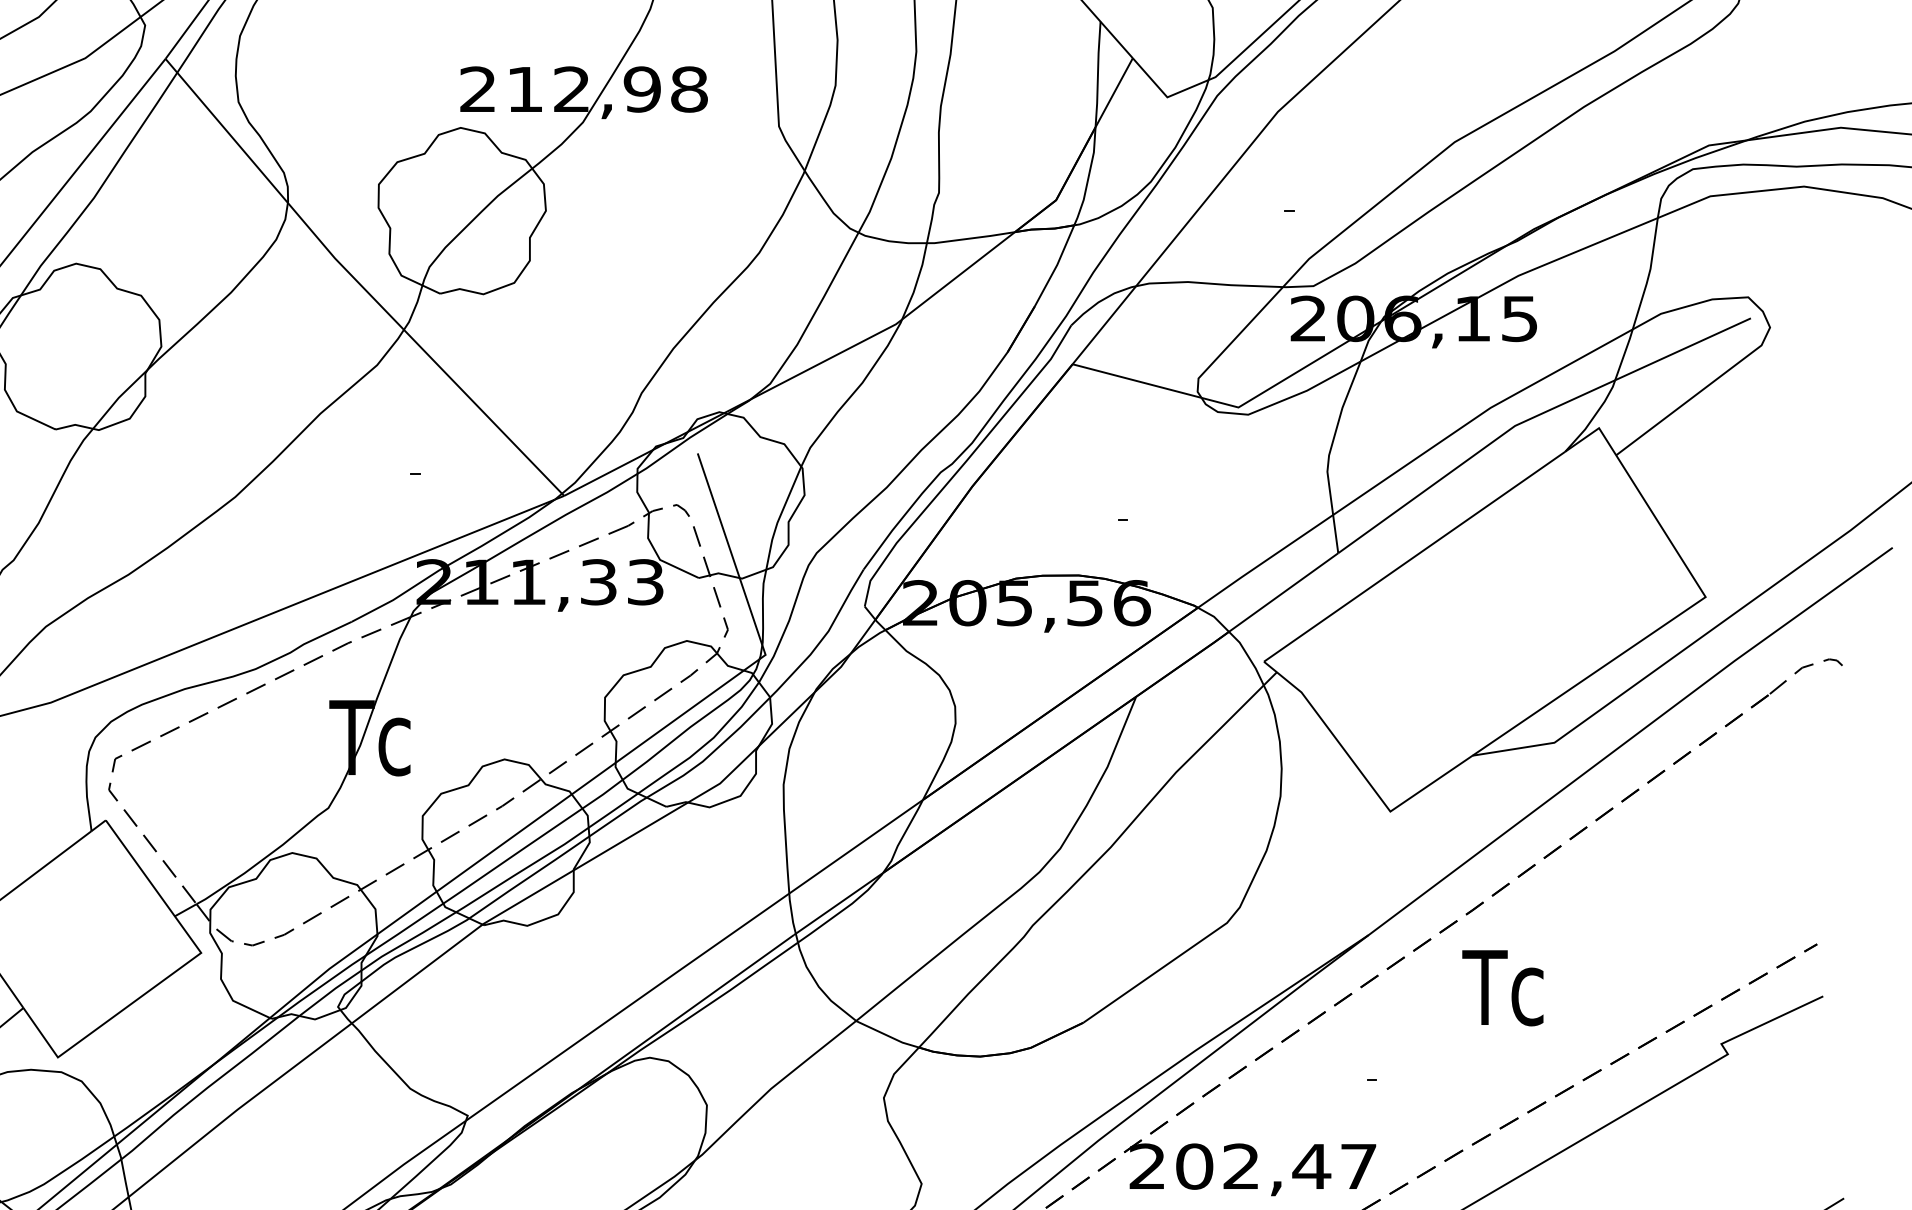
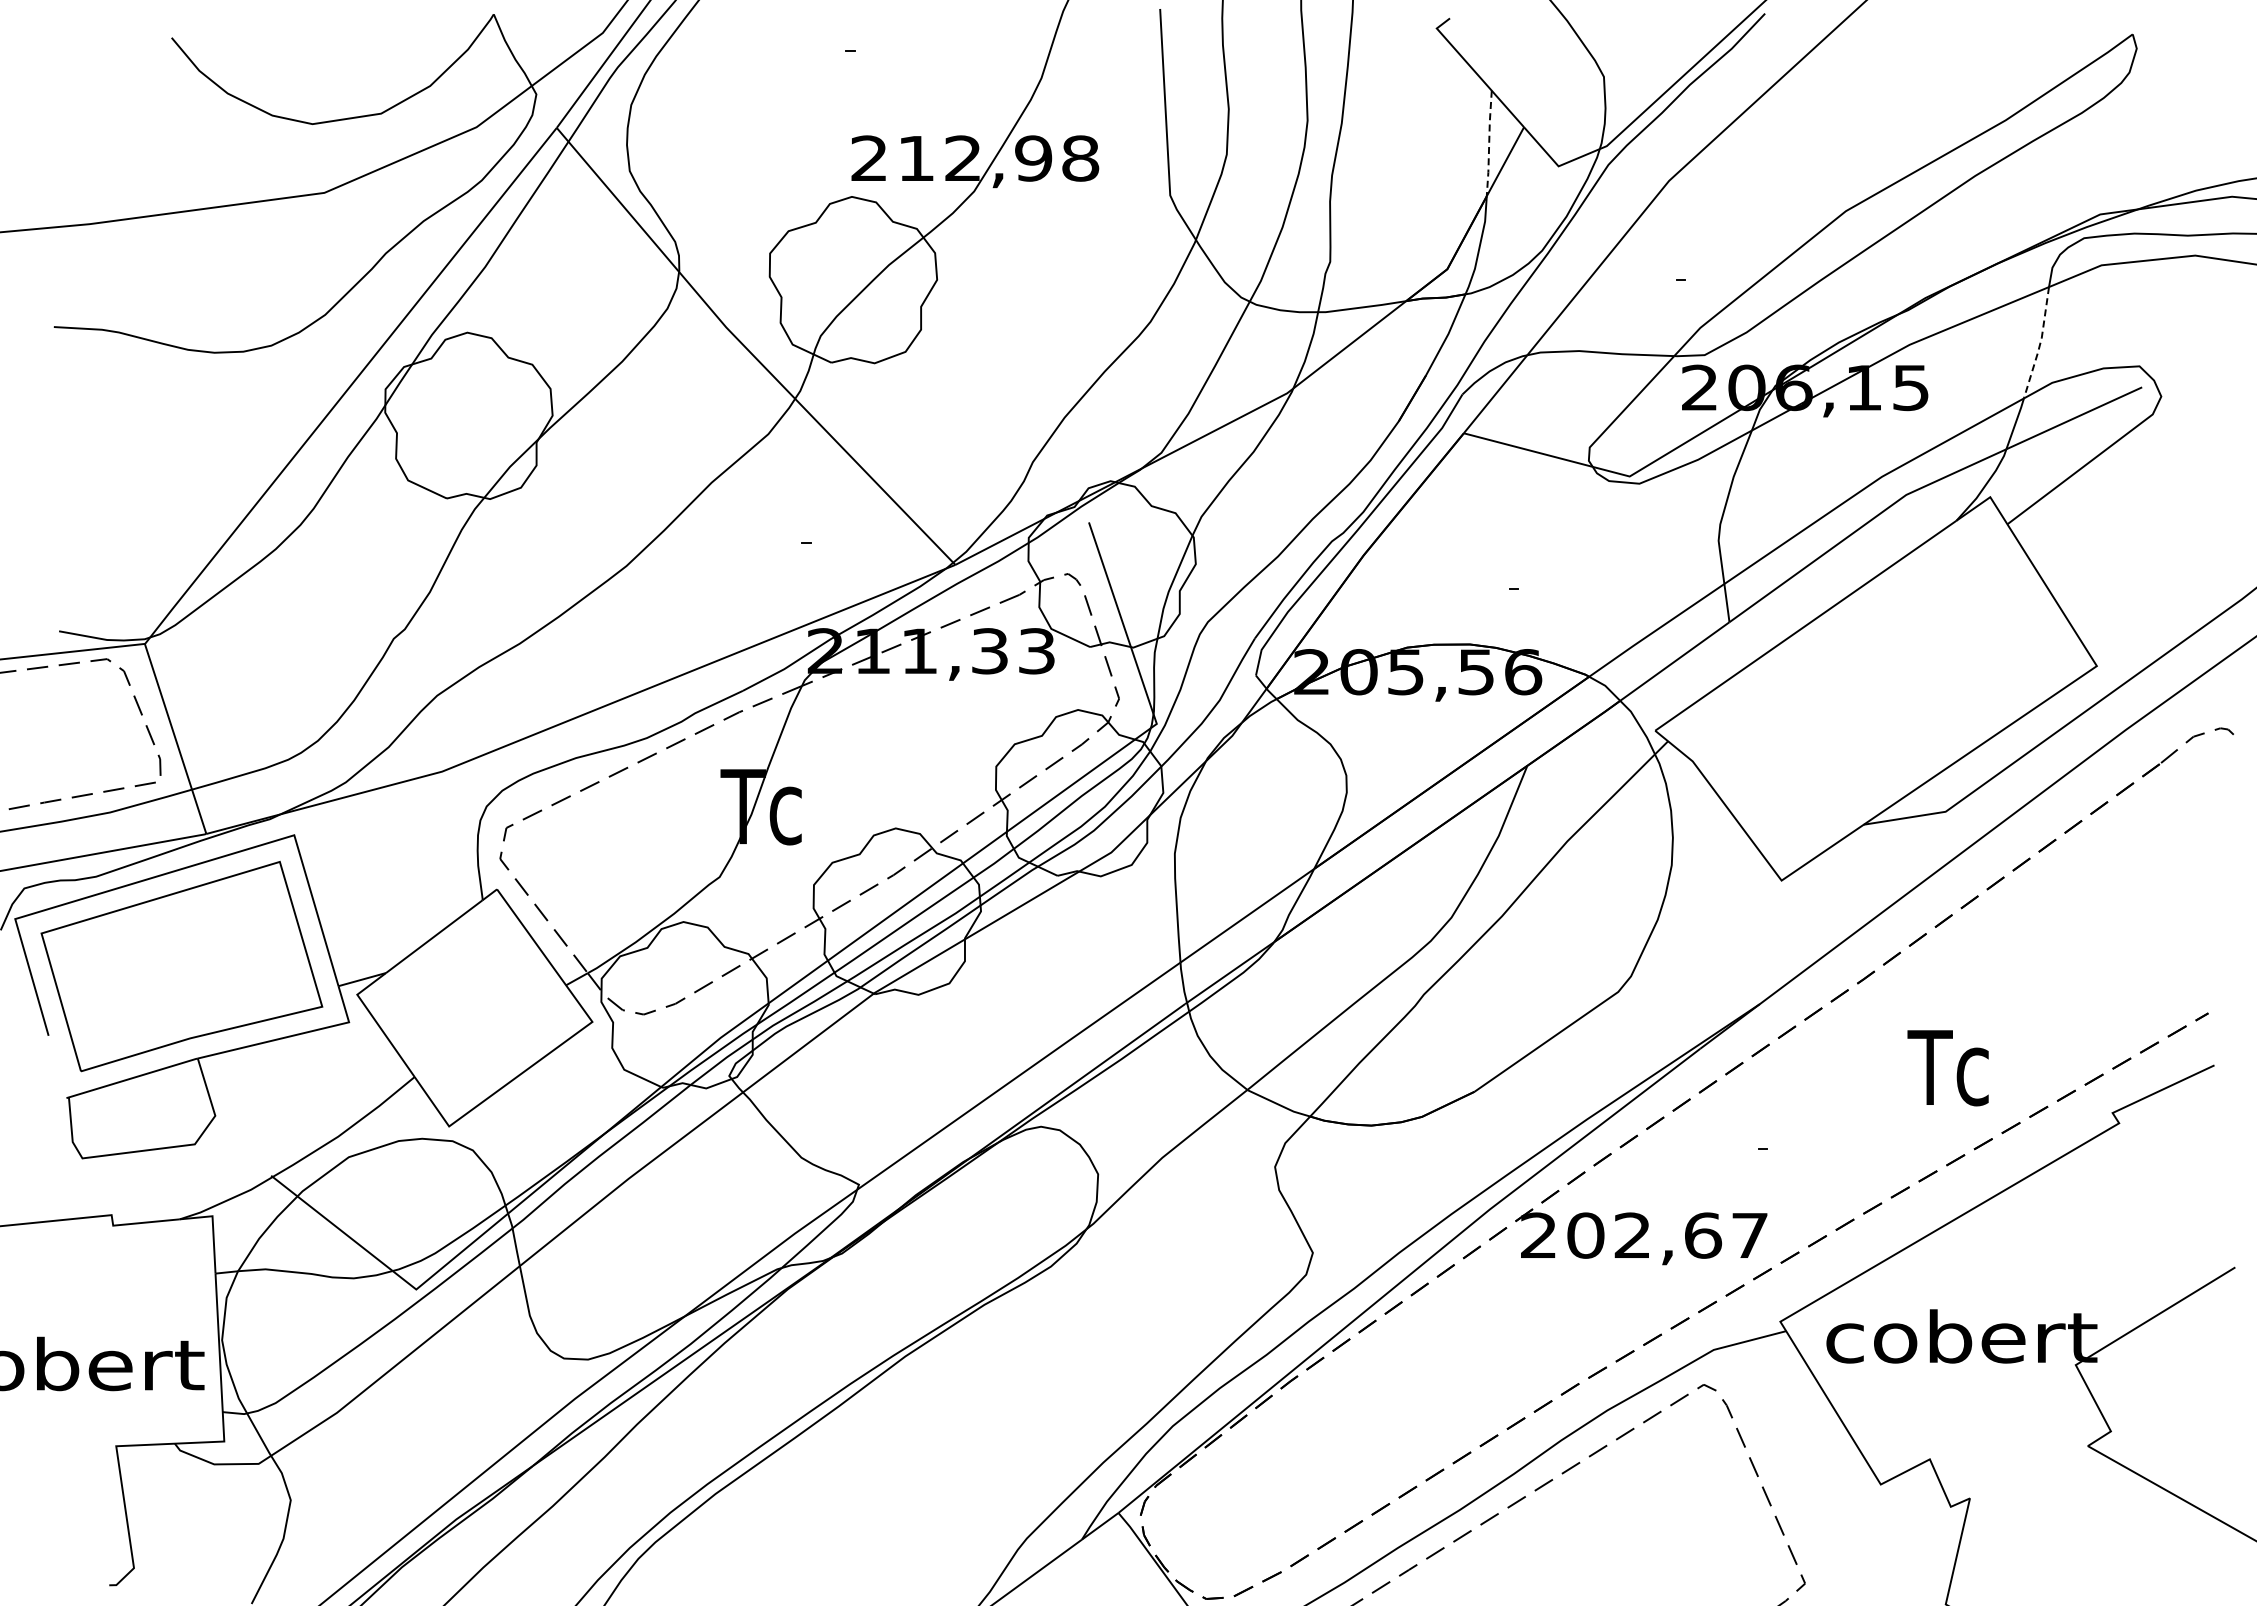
line: (1098, 74) -> (1489, 143), solid -> dashed
line: (1649, 274) -> (2040, 343), solid -> dashed
text: (1502, 988) -> (1947, 1068), moved
text: (1311, 1166) -> (1702, 1235), 202,47 -> 202,67

